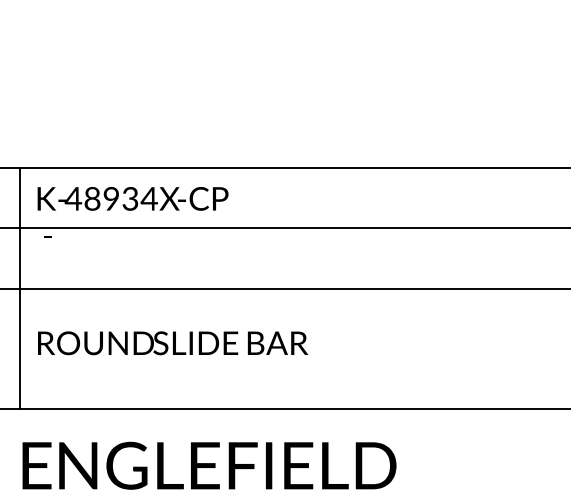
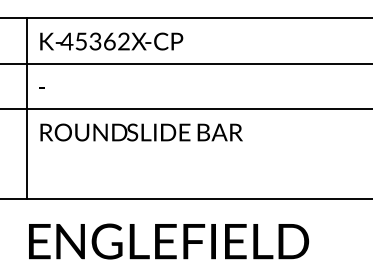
text: (120, 198) -> (102, 41), 48934X -> 45362X
text: (47, 236) -> (41, 87), moved
text: (173, 343) -> (142, 132), moved

